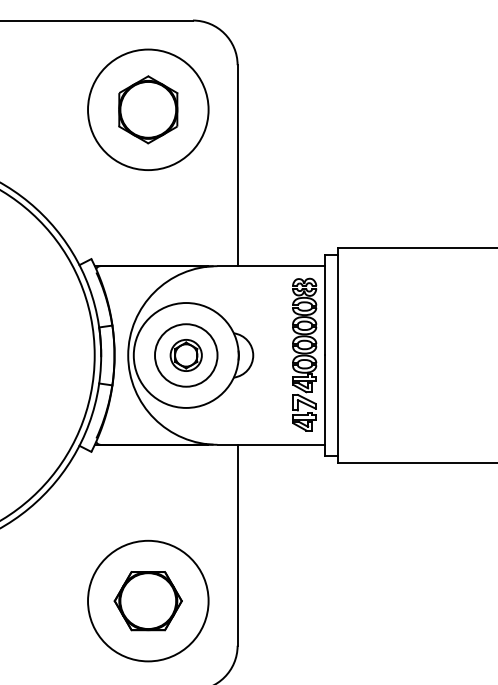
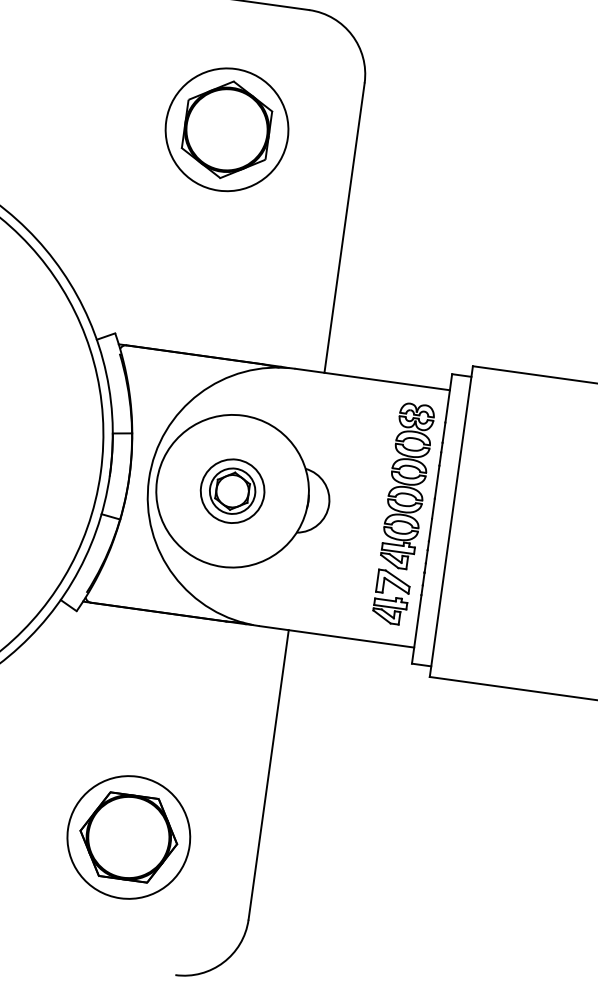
circle: (148, 109) -> (227, 129), size x0.7
circle: (186, 355) -> (232, 491), size x0.7
circle: (148, 600) -> (129, 836), size x0.7

